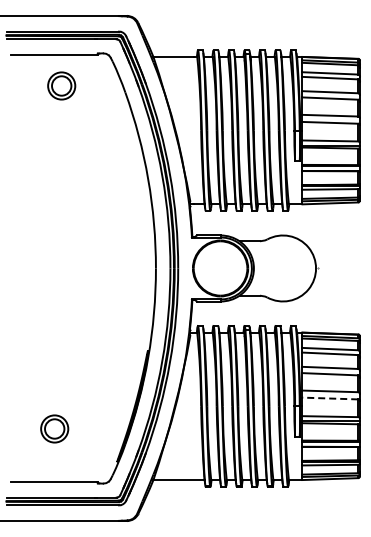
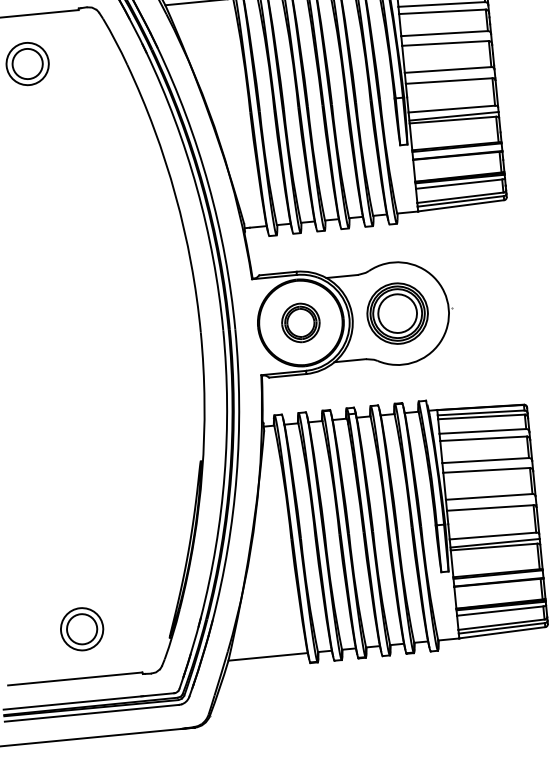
part: (220, 268) -> (300, 322), added
part: (282, 268) -> (396, 313), added
line: (330, 398) -> (490, 507), dashed -> solid
part: (54, 428) -> (81, 628), moved

